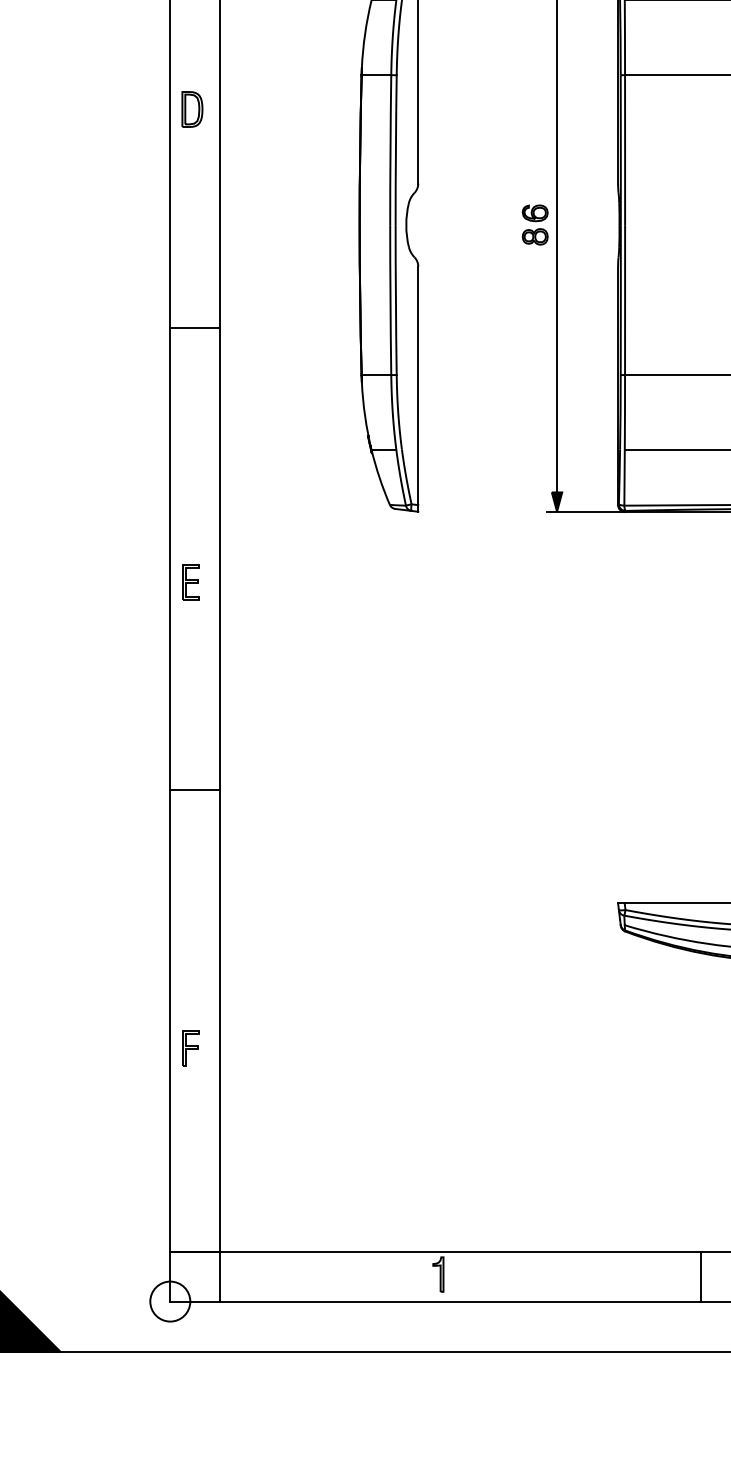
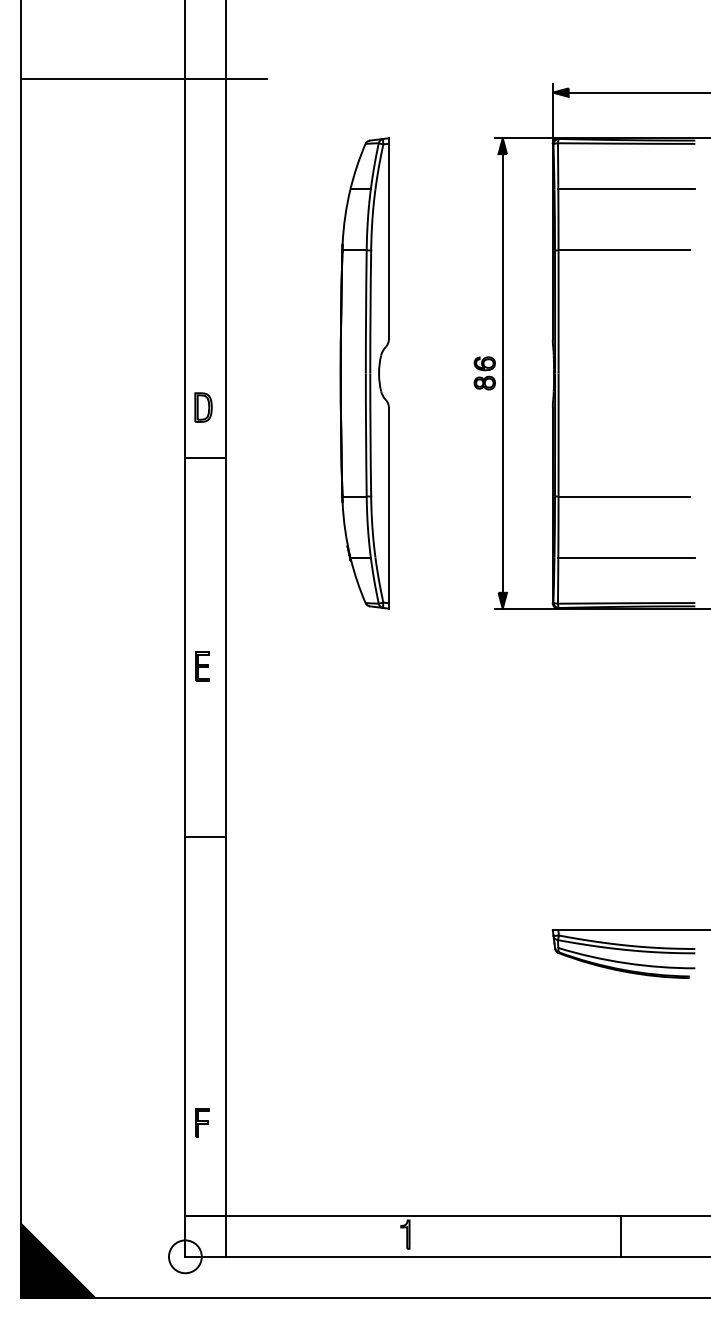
part: (192, 109) -> (203, 407), moved
part: (191, 1047) -> (202, 1122), moved

